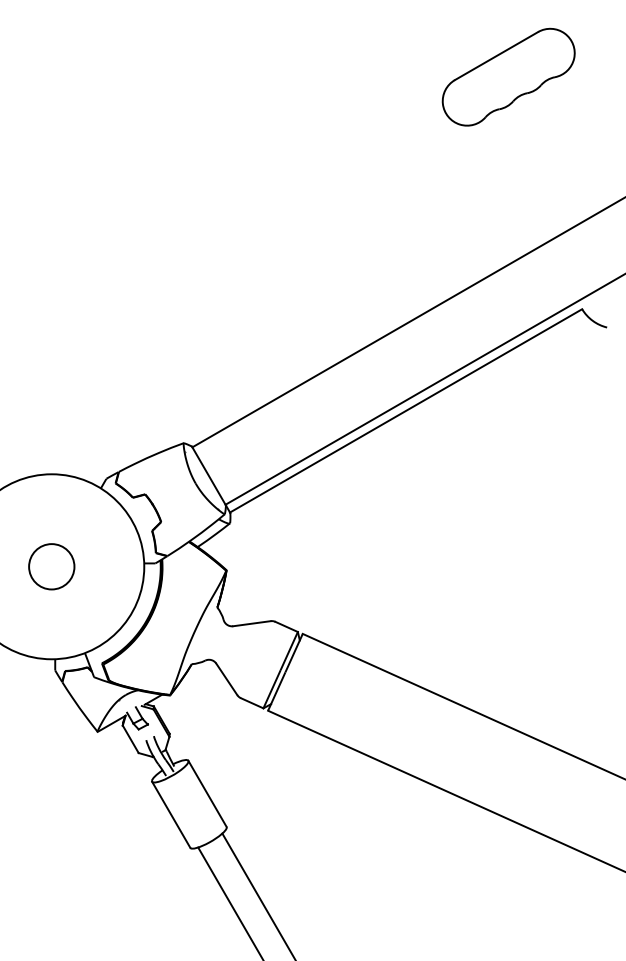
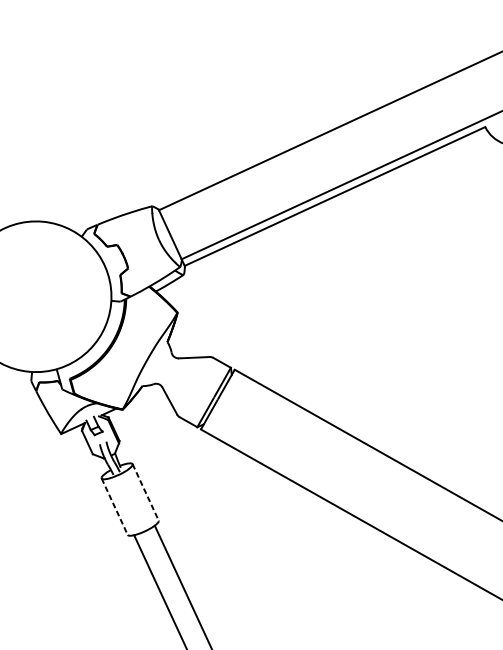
circle: (51, 566) -> (35, 296), removed
line: (207, 794) -> (145, 492), solid -> dashed
line: (171, 815) -> (114, 507), solid -> dashed

